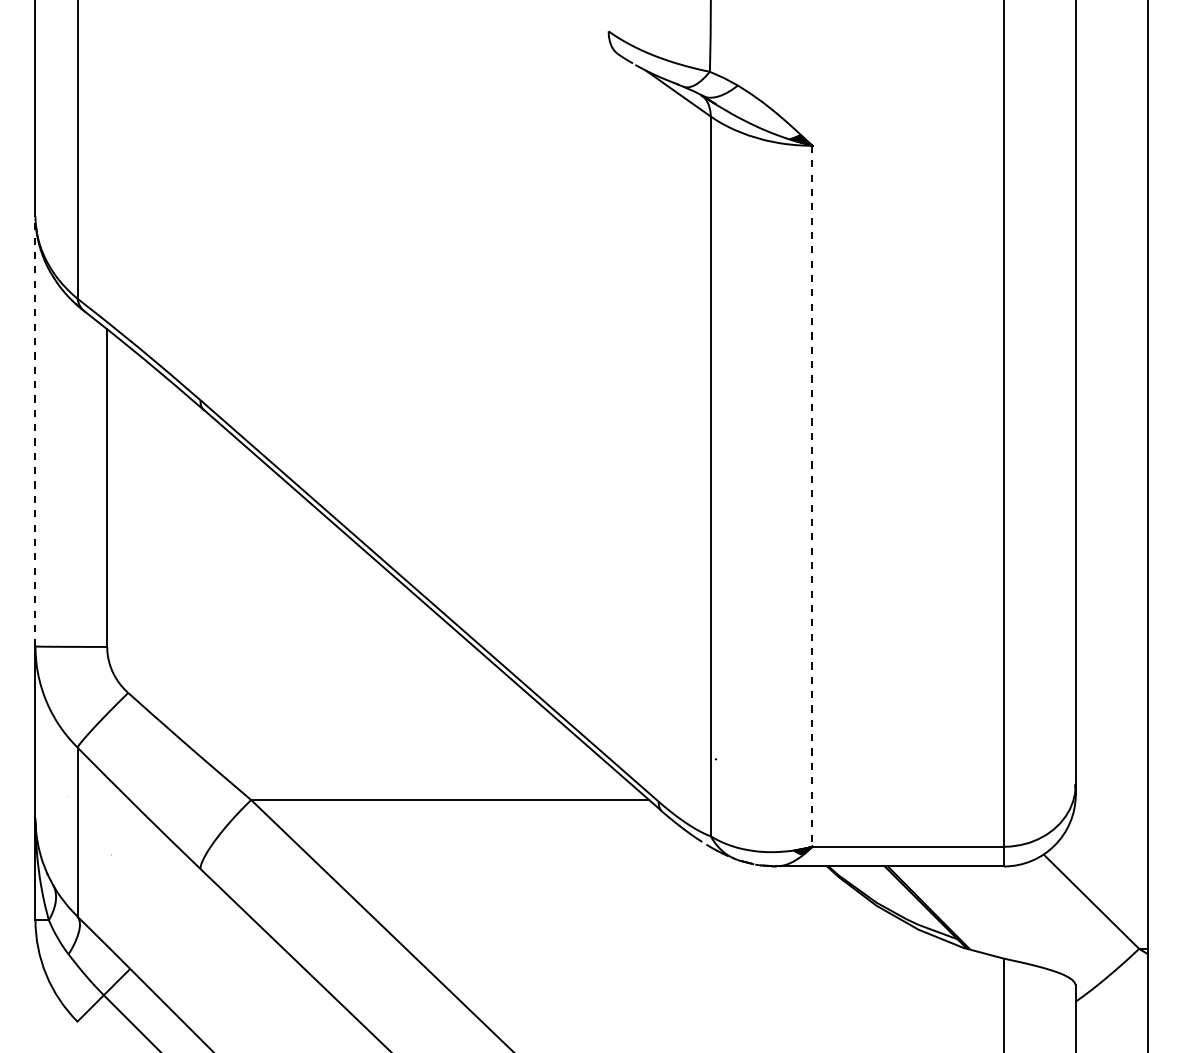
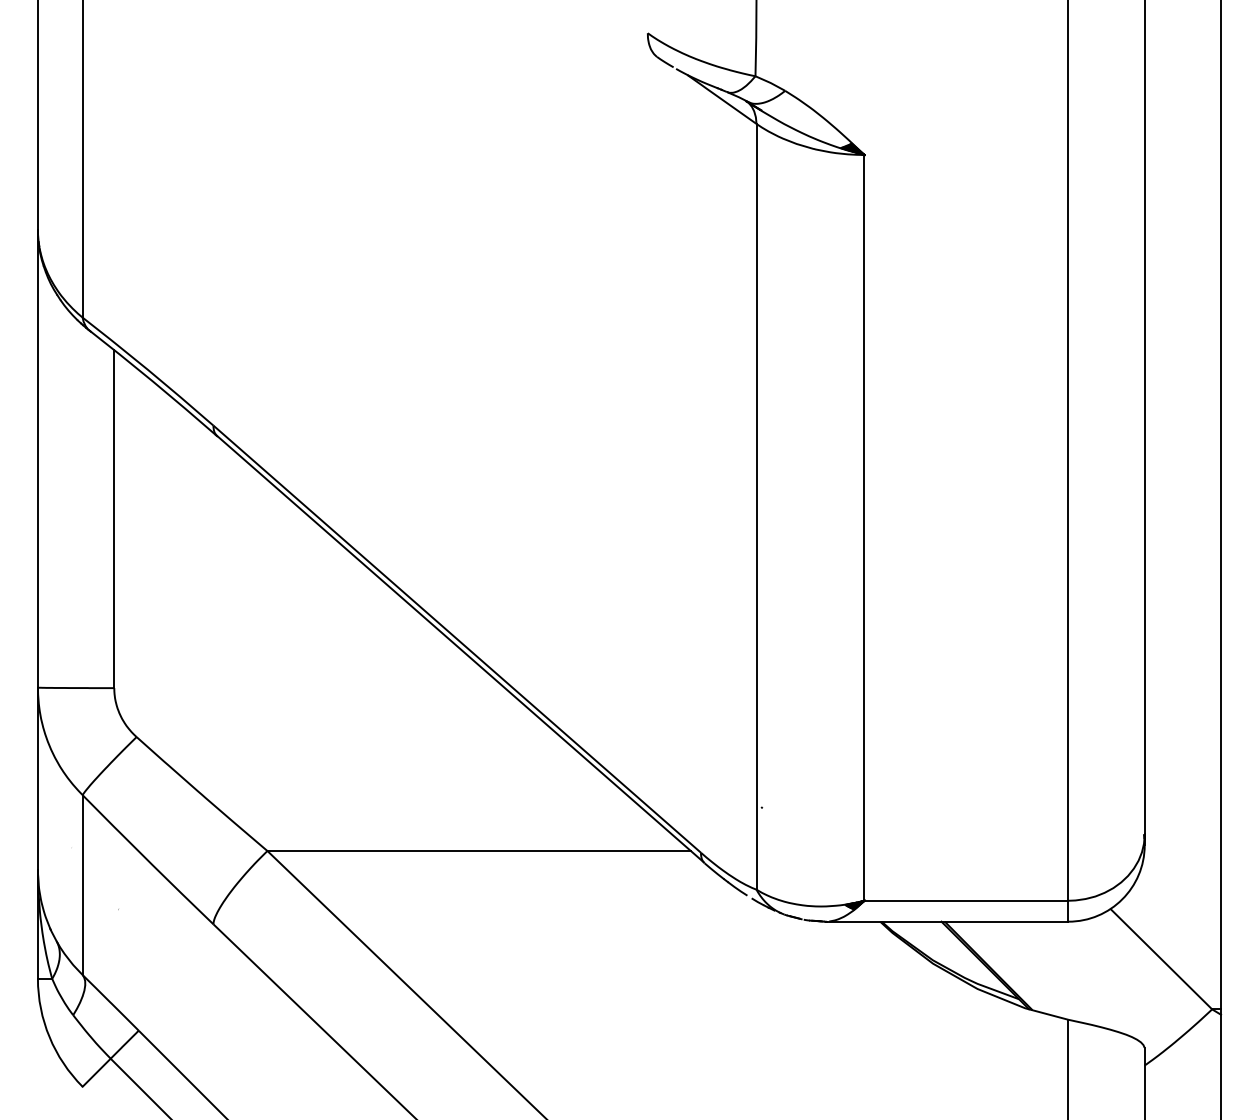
line: (35, 430) -> (37, 457), dashed -> solid
line: (812, 496) -> (864, 528), dashed -> solid

